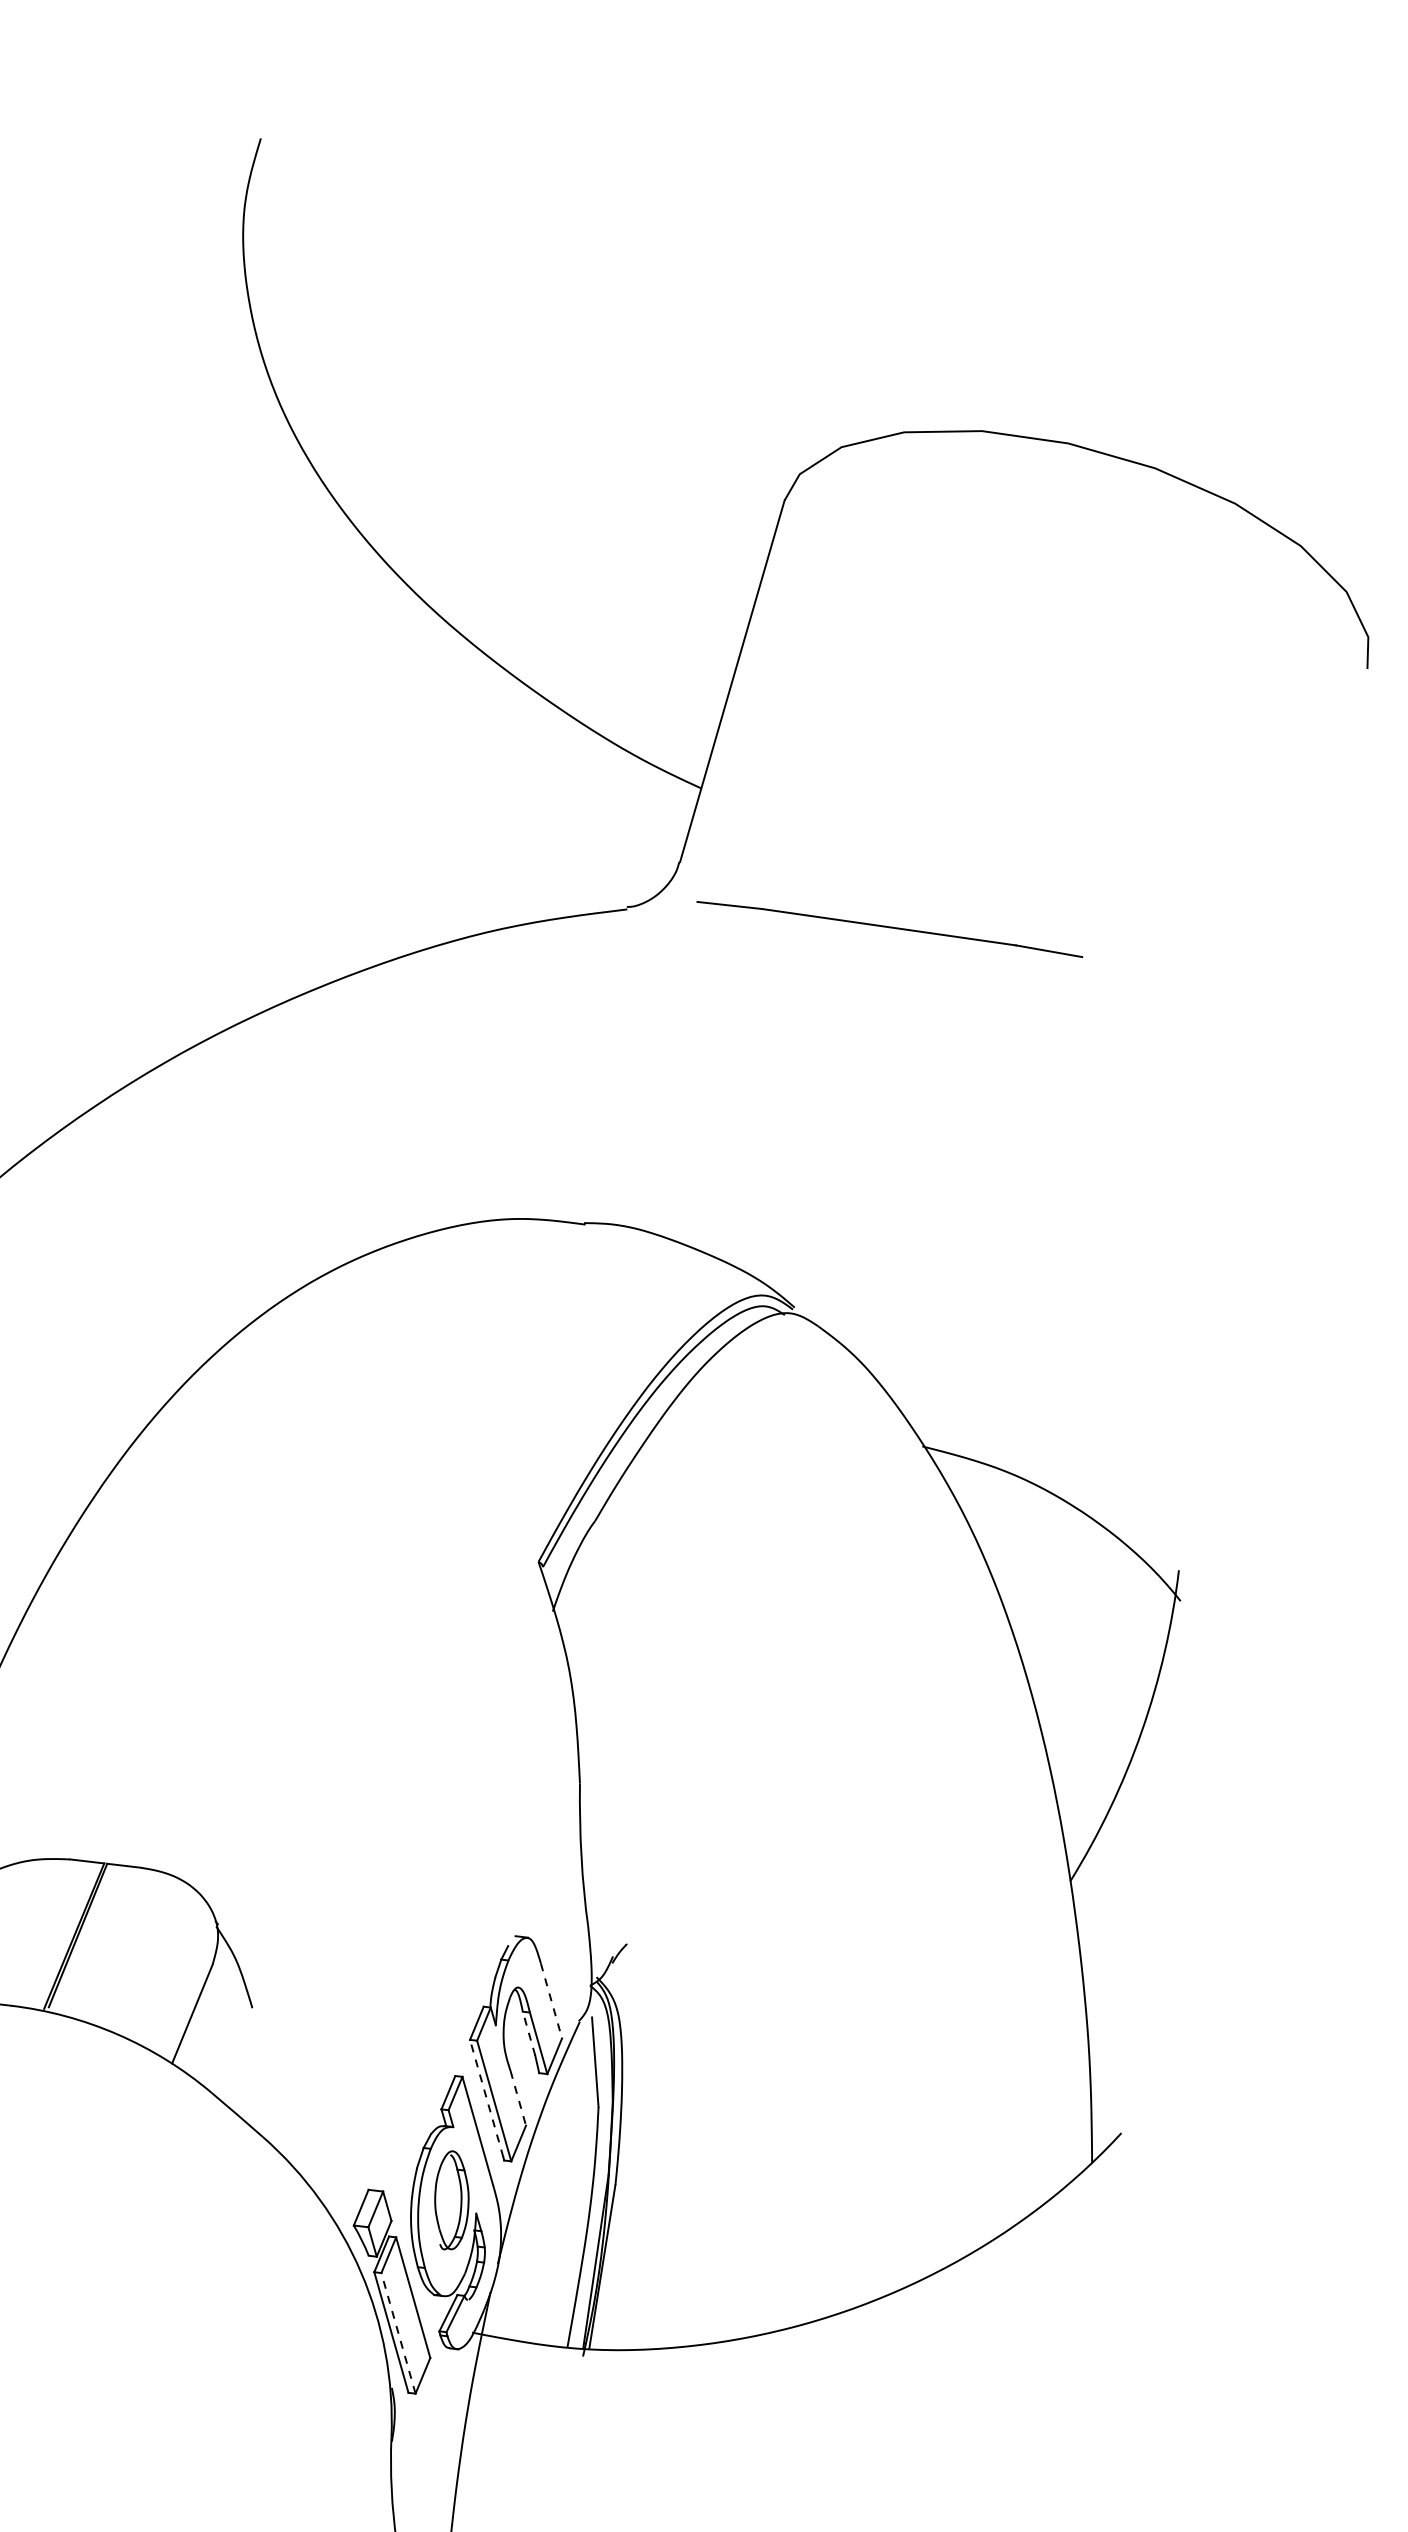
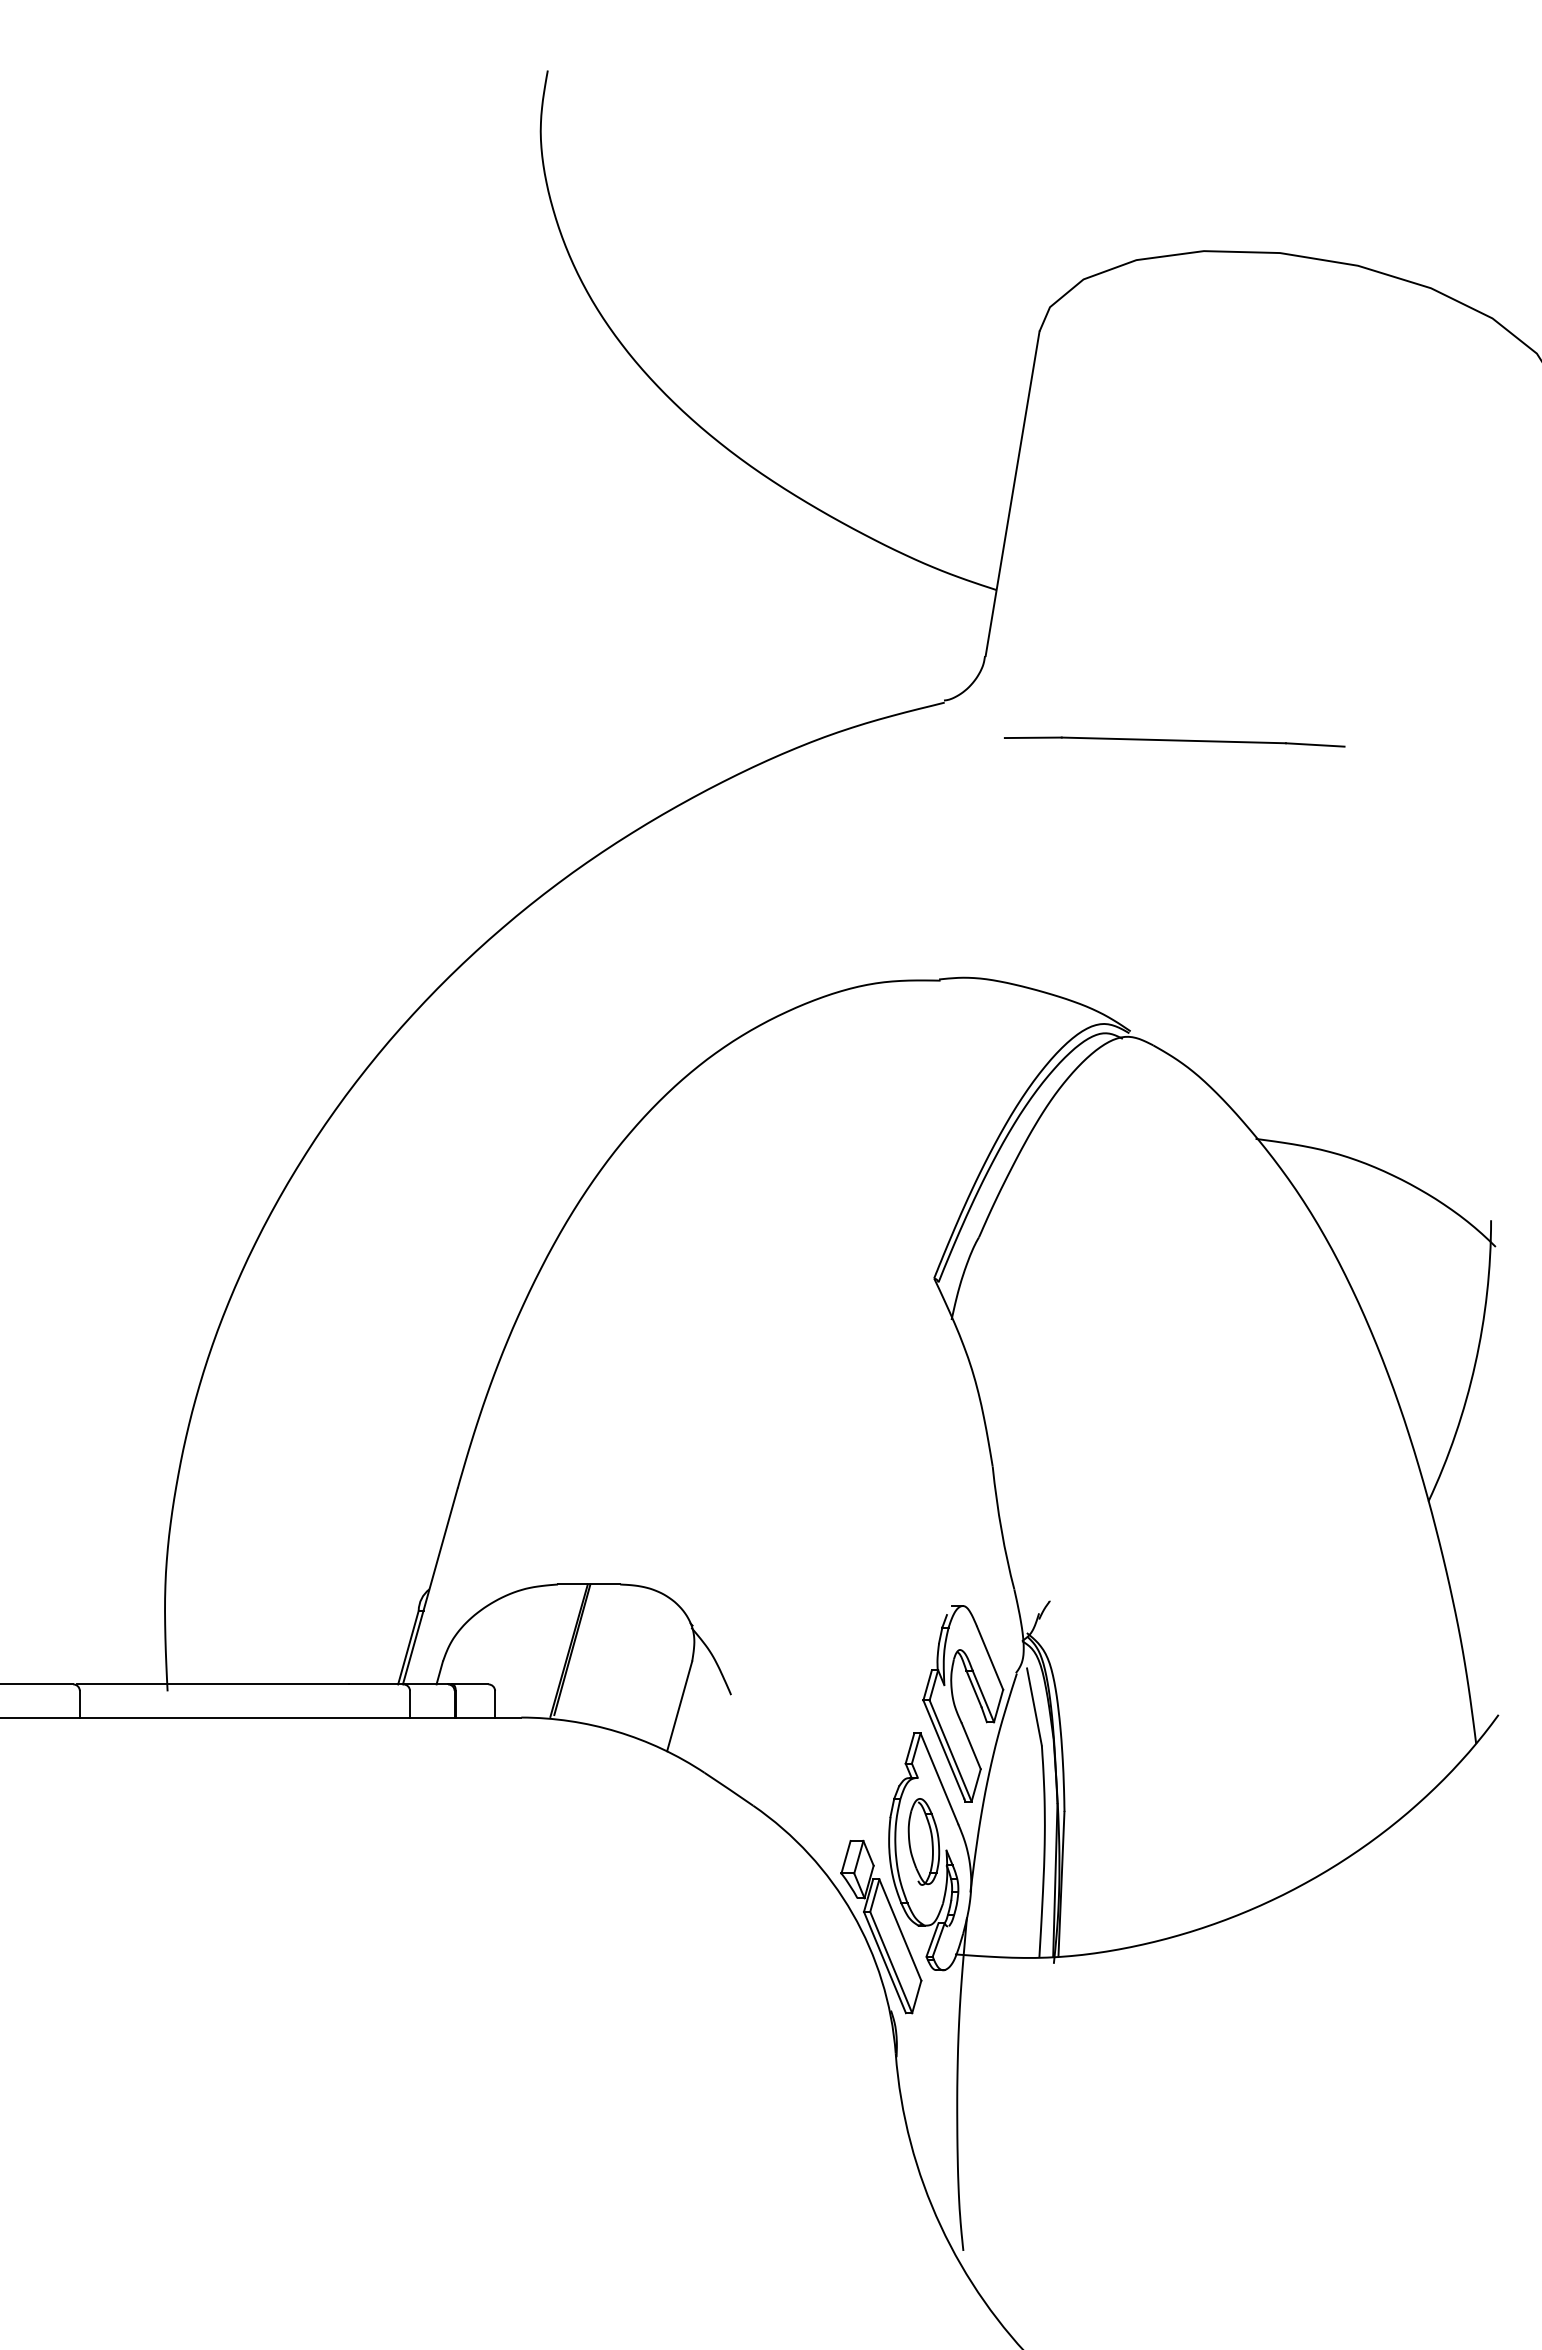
part: (889, 928) -> (1174, 741), moved
line: (551, 2001) -> (990, 1658), dashed -> solid
line: (529, 2033) -> (974, 1688), dashed -> solid
line: (486, 2098) -> (943, 1749), dashed -> solid
line: (518, 2098) -> (971, 1746), dashed -> solid
line: (398, 2333) -> (891, 1962), dashed -> solid

